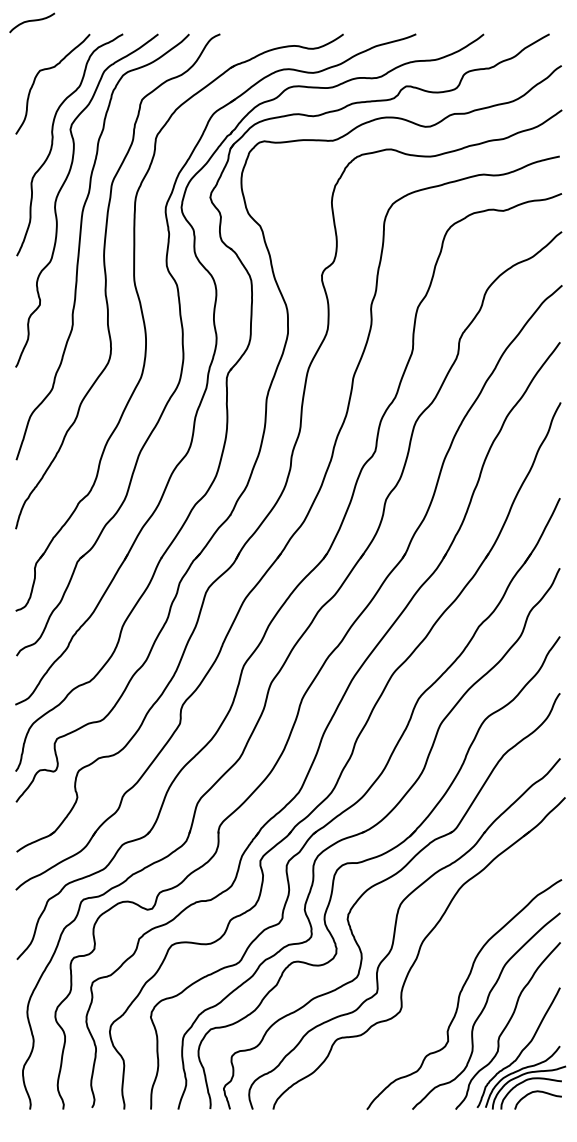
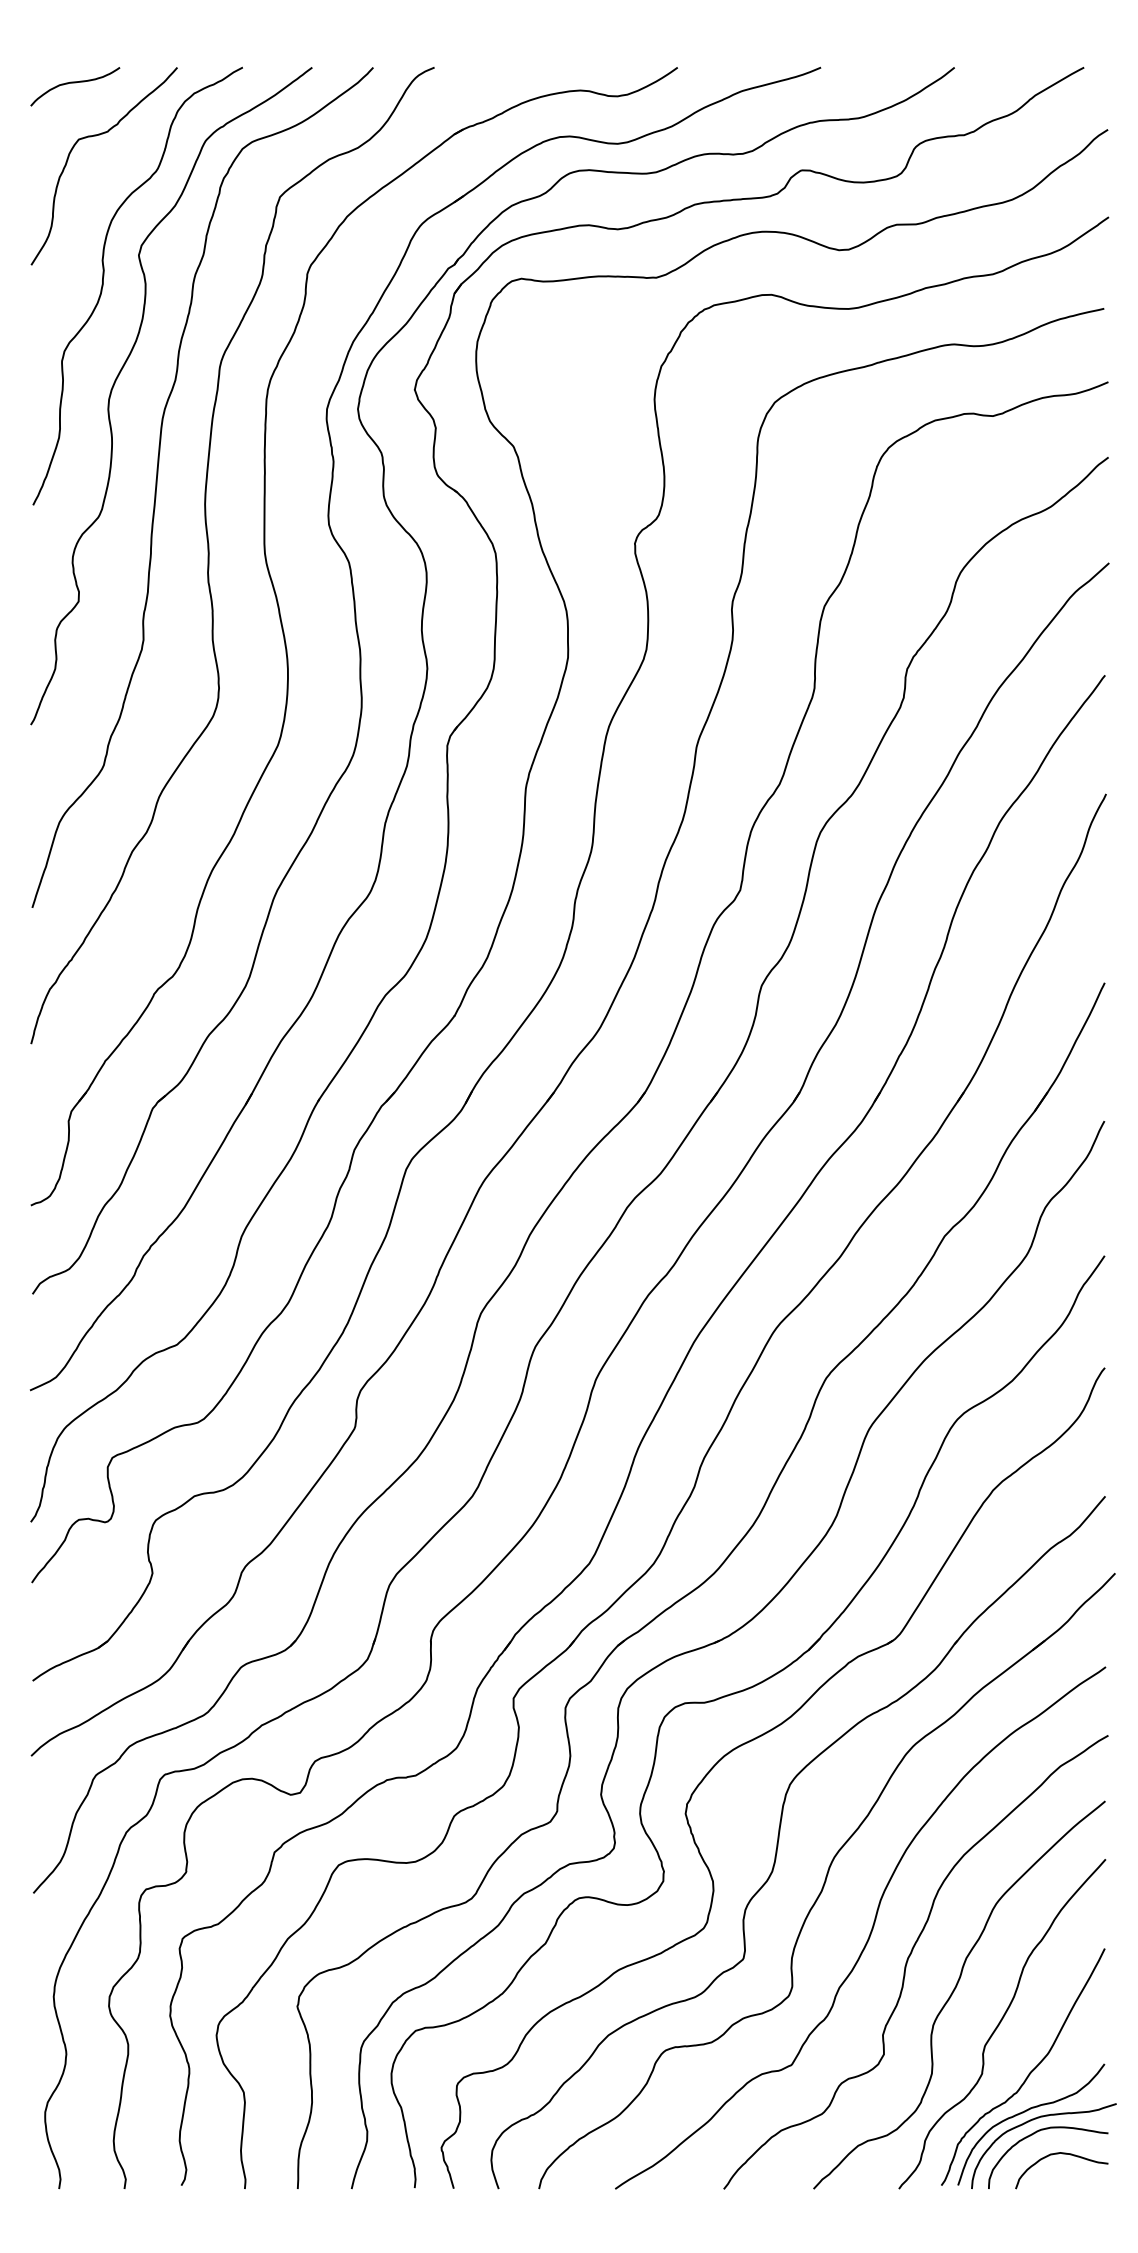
curve: (32, 21) -> (75, 83), moved
curve: (440, 979) -> (868, 1932), added

